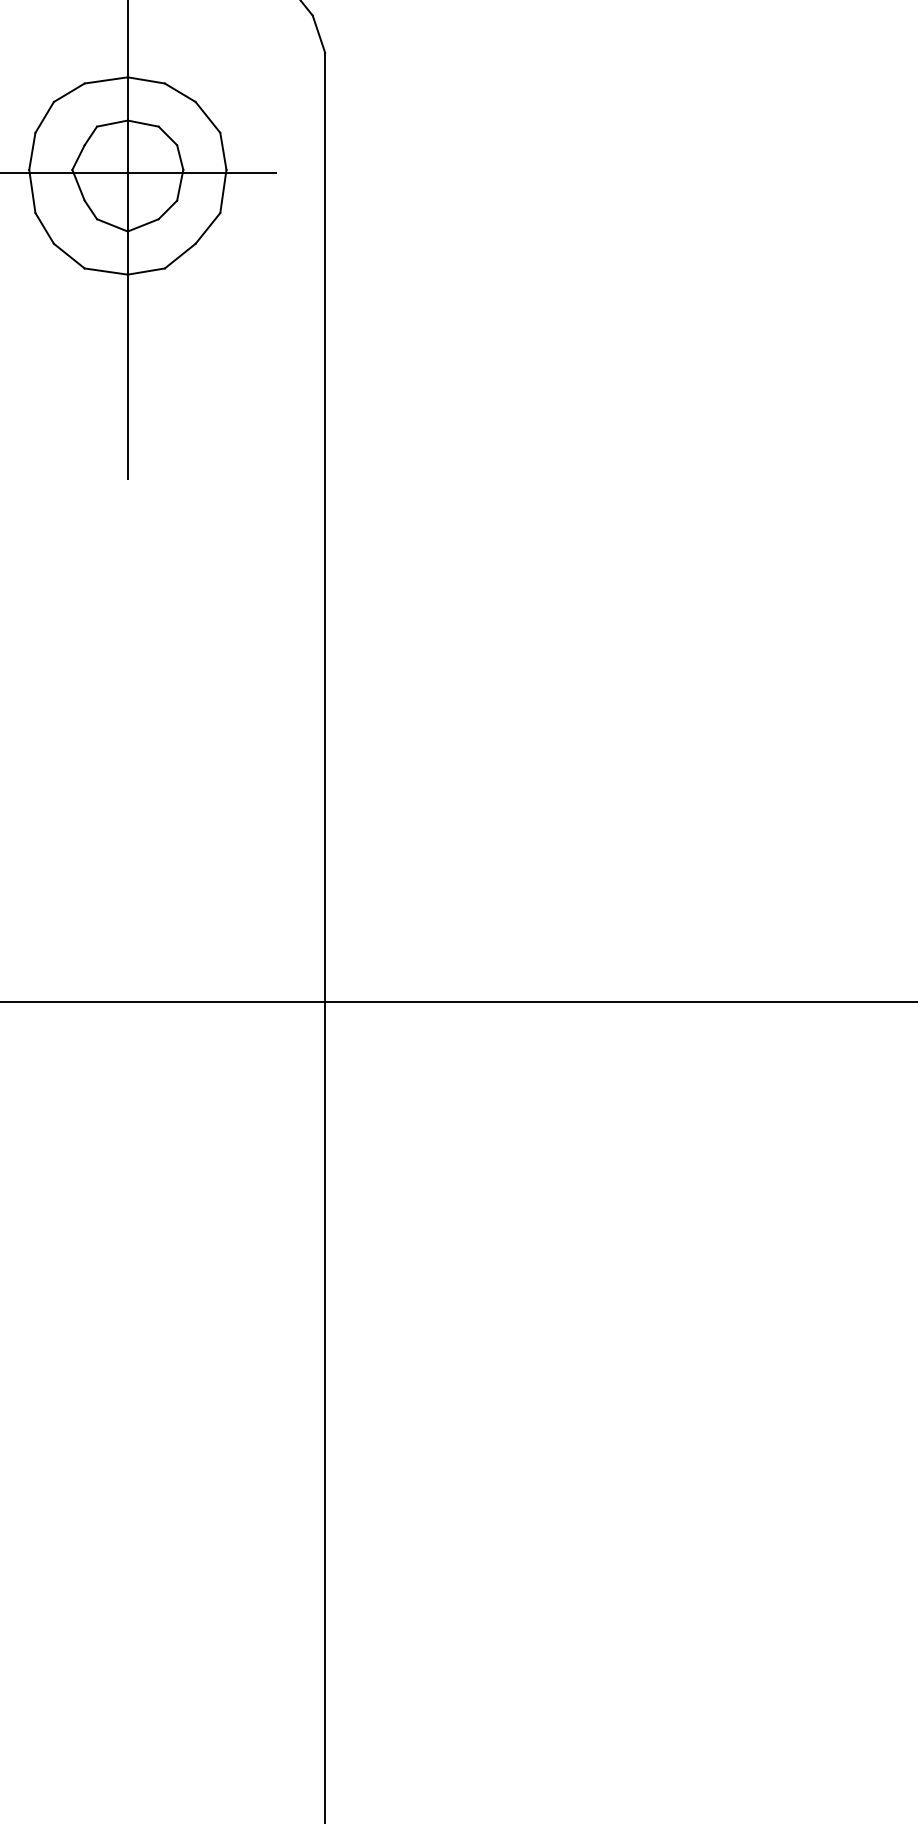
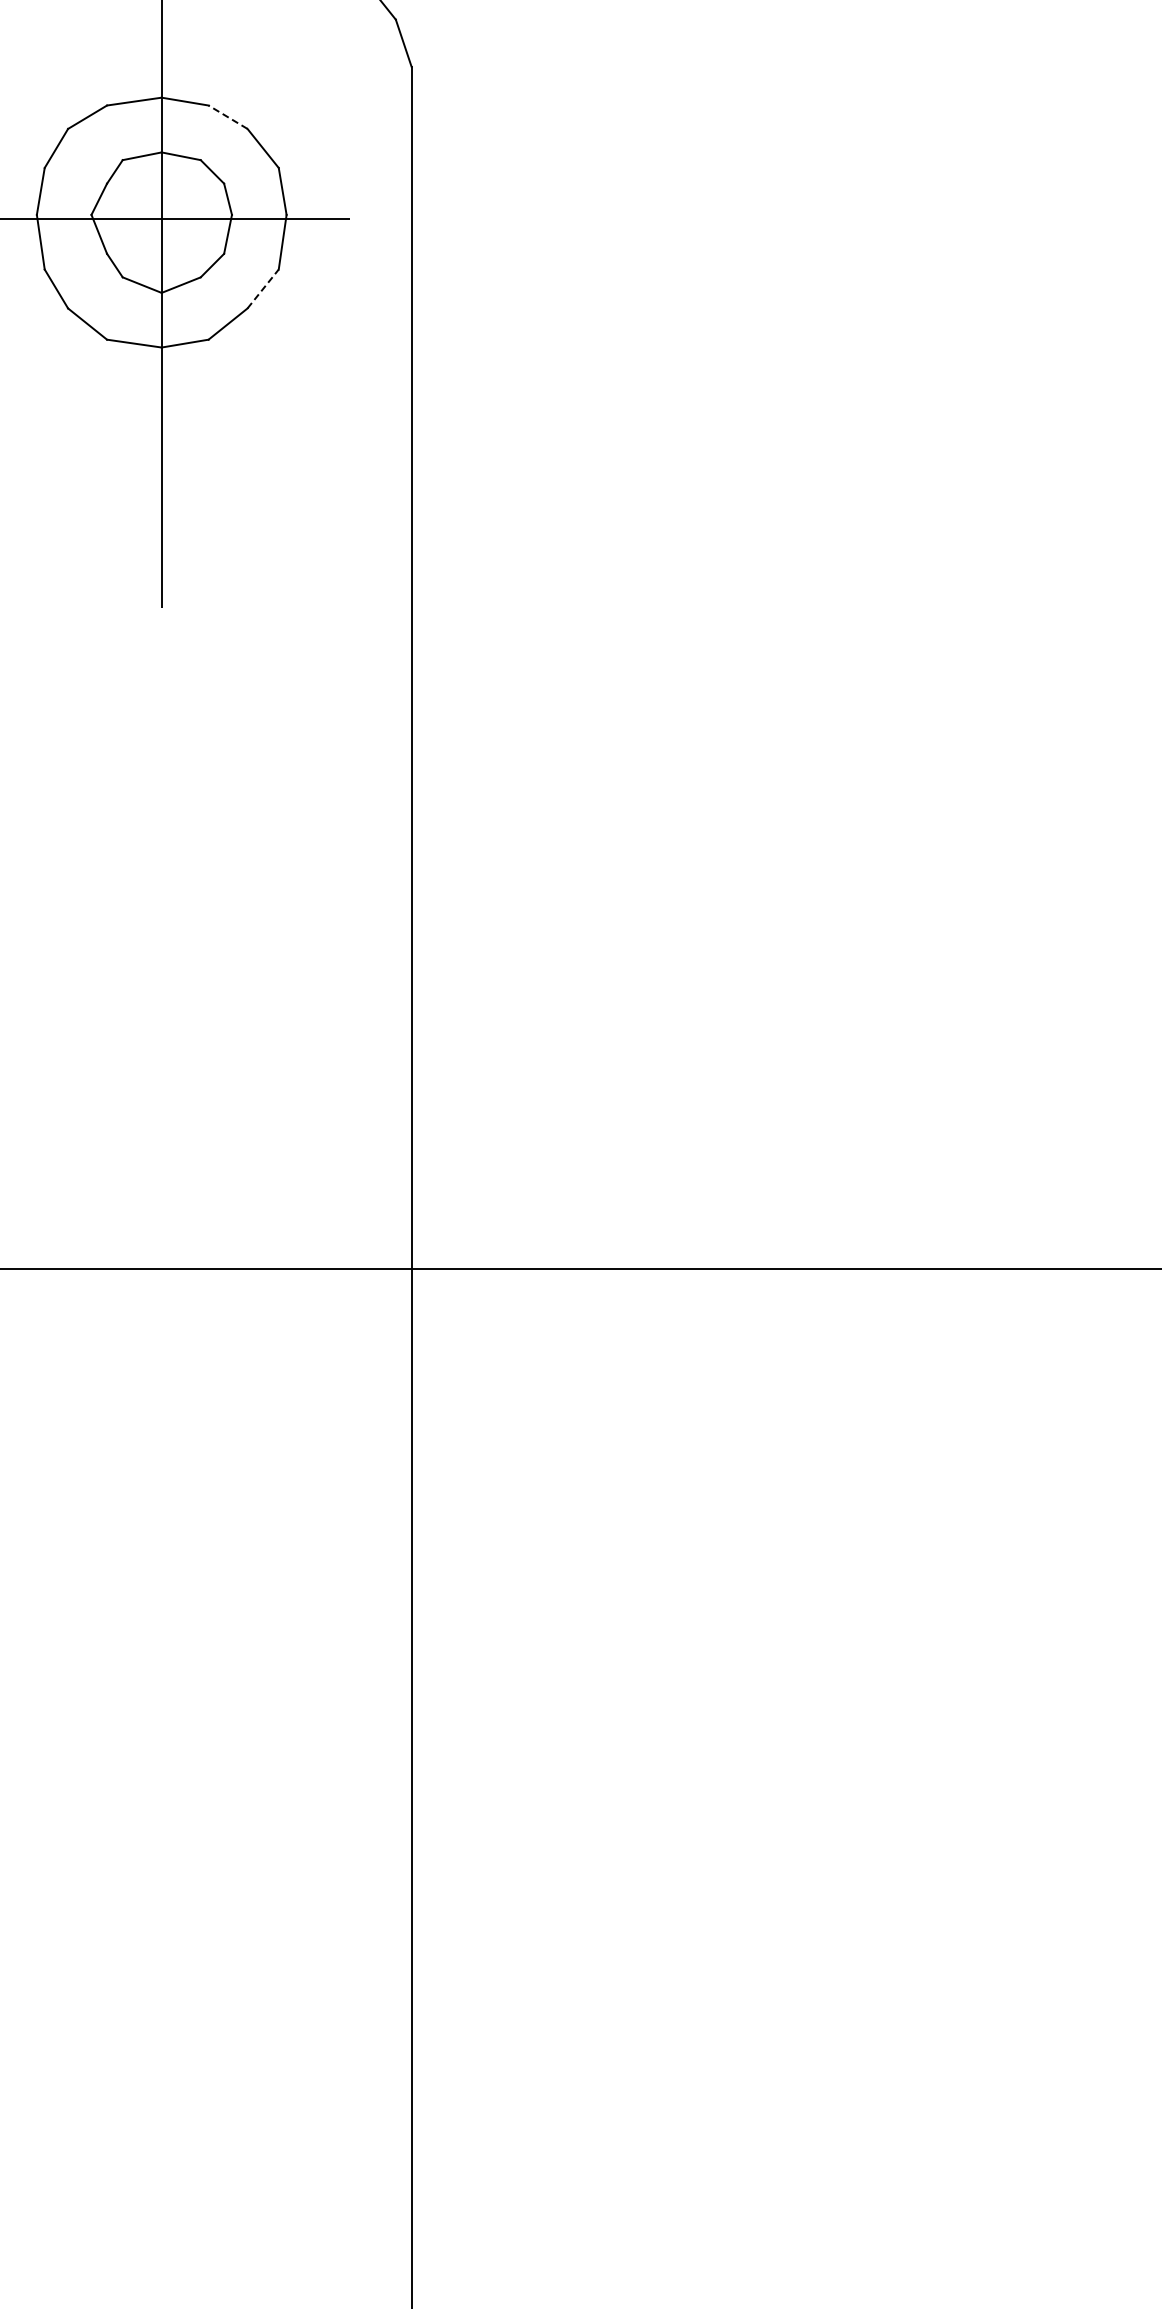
line: (180, 92) -> (228, 117), solid -> dashed
line: (208, 228) -> (263, 288), solid -> dashed

